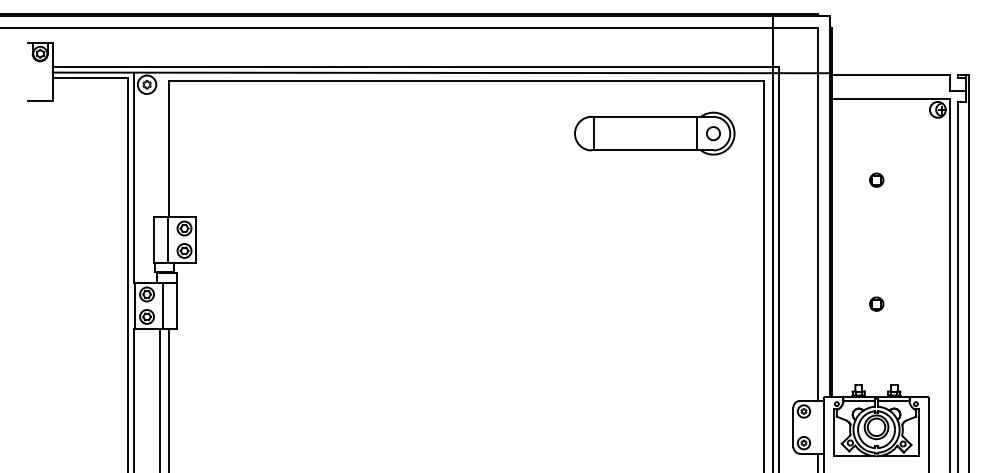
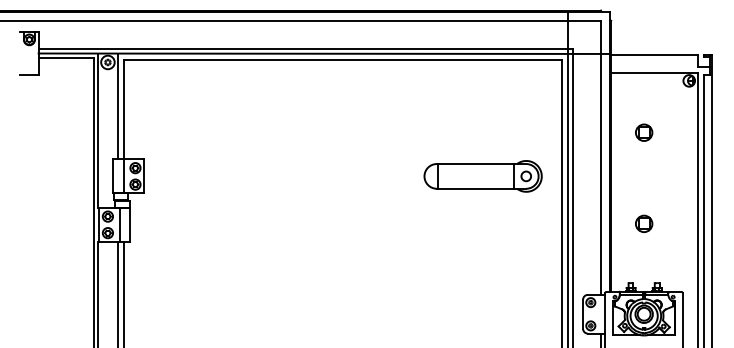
part: (653, 133) -> (482, 176), moved
line: (160, 144) -> (117, 106), added
part: (877, 180) -> (644, 132), size x1.67
part: (877, 303) -> (644, 223), size x1.67

